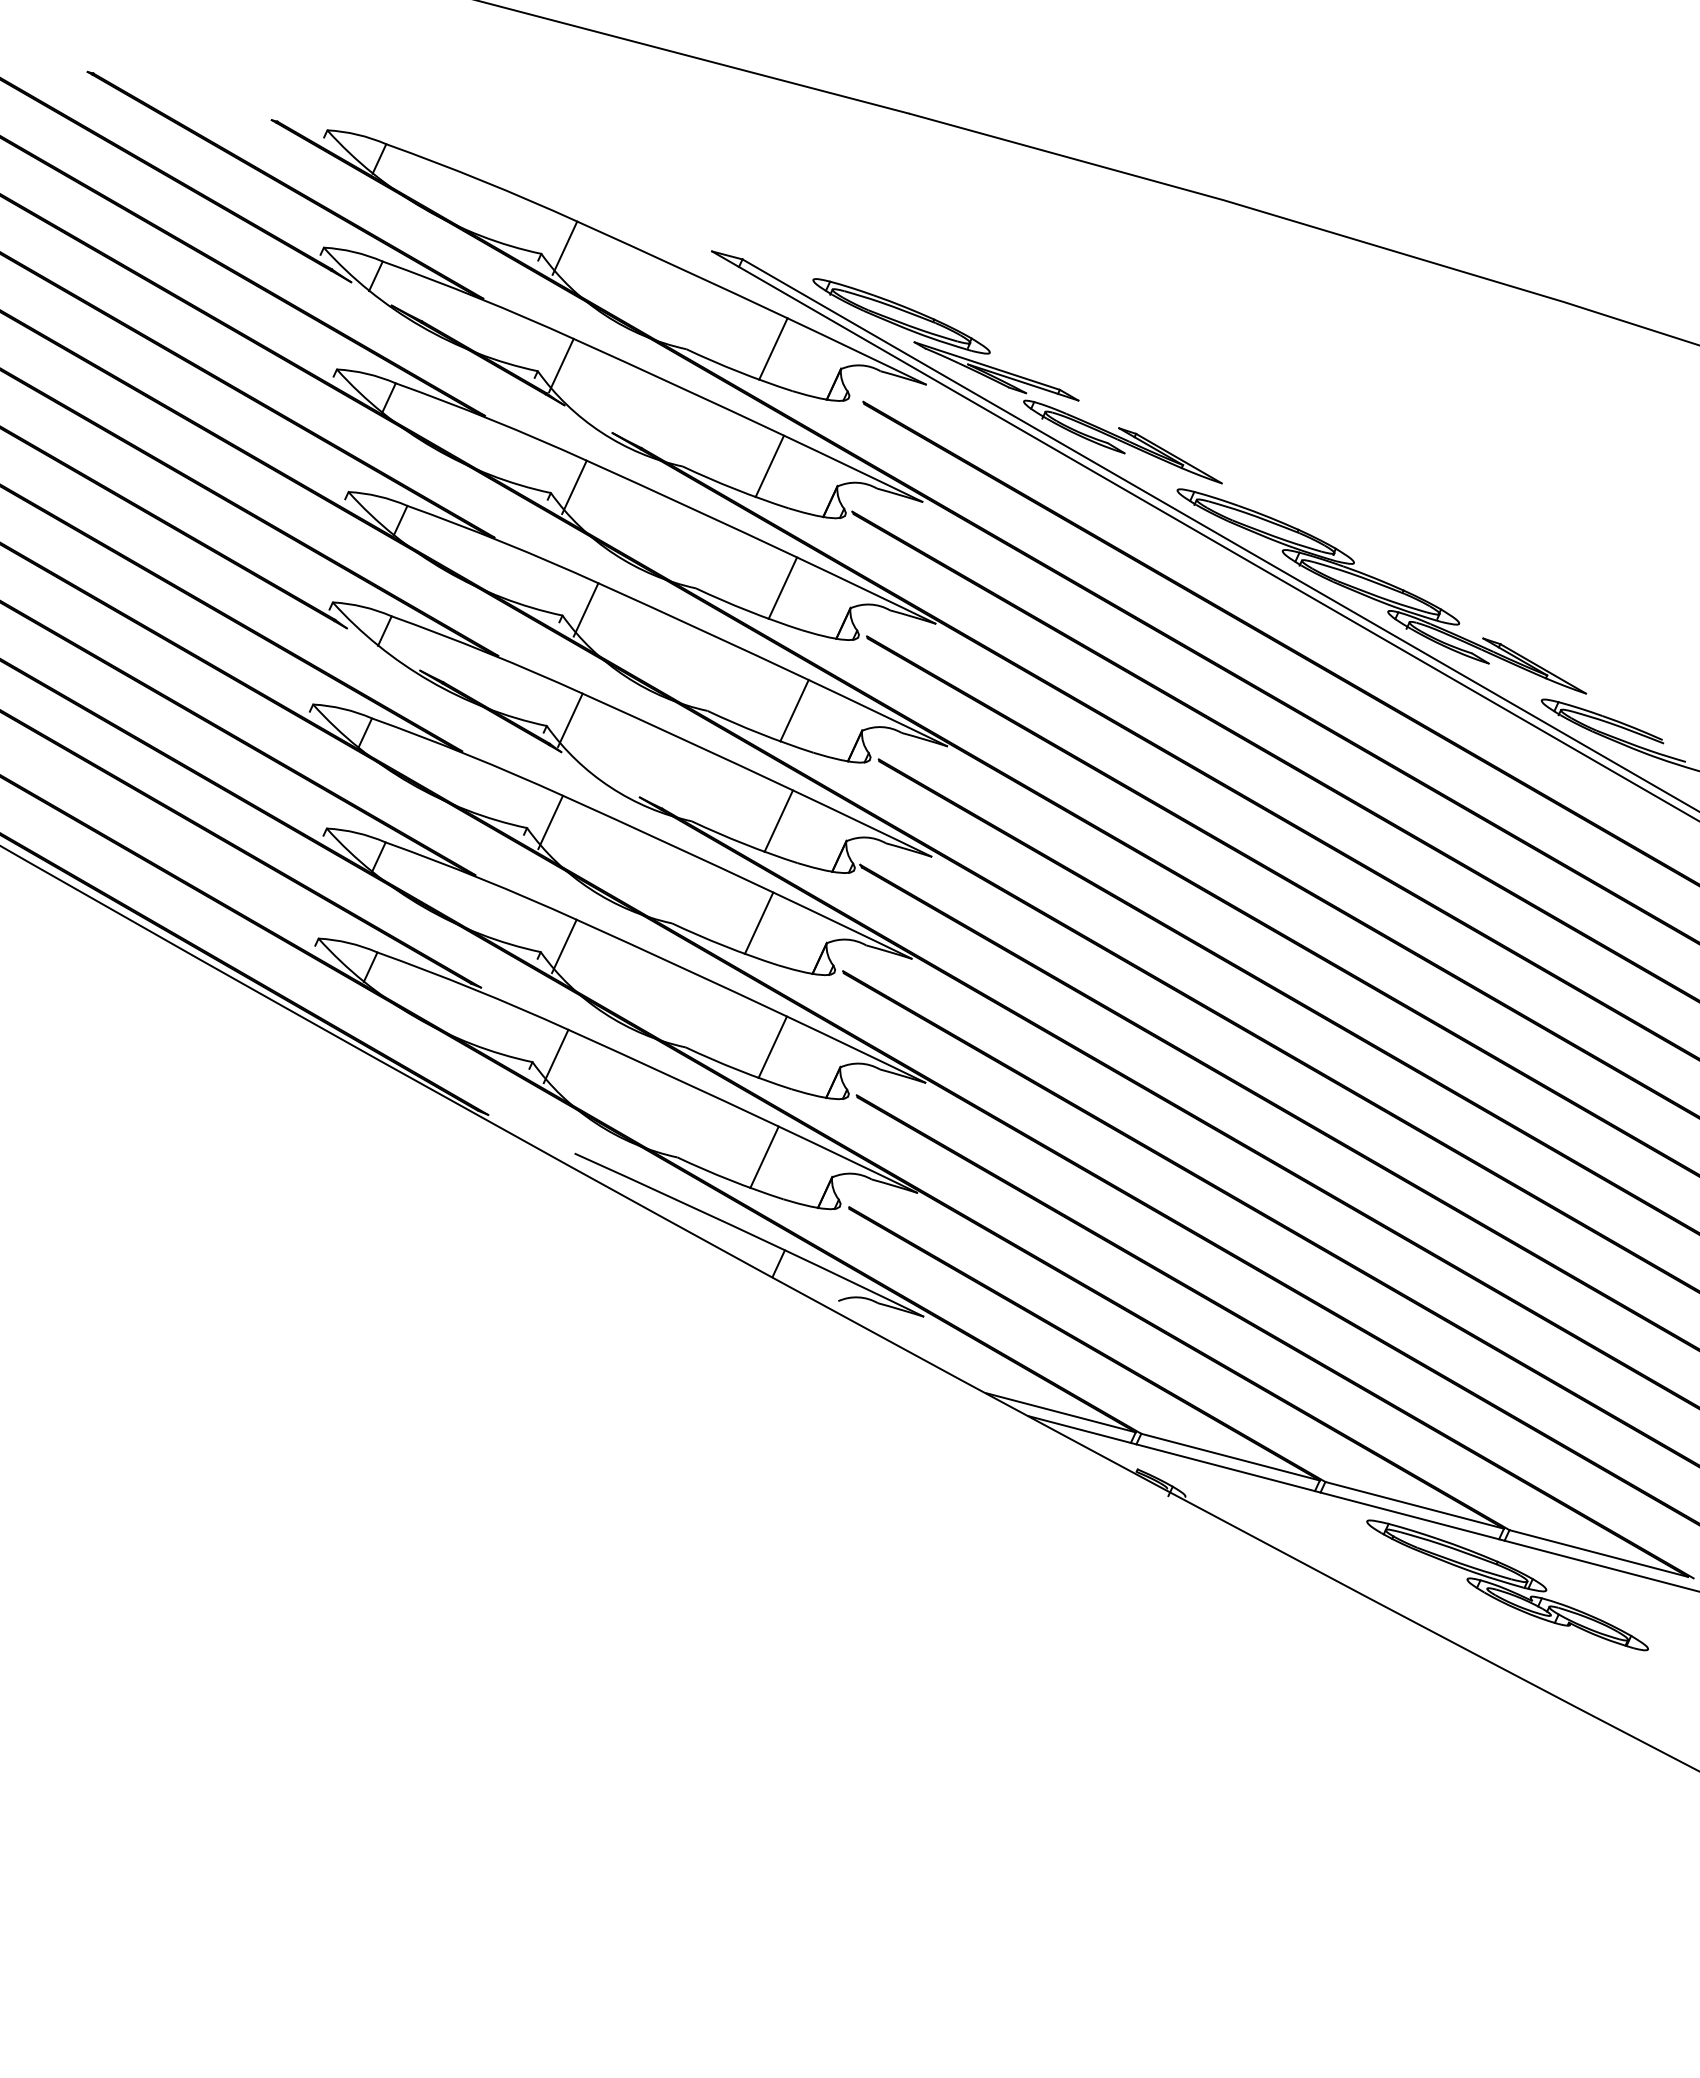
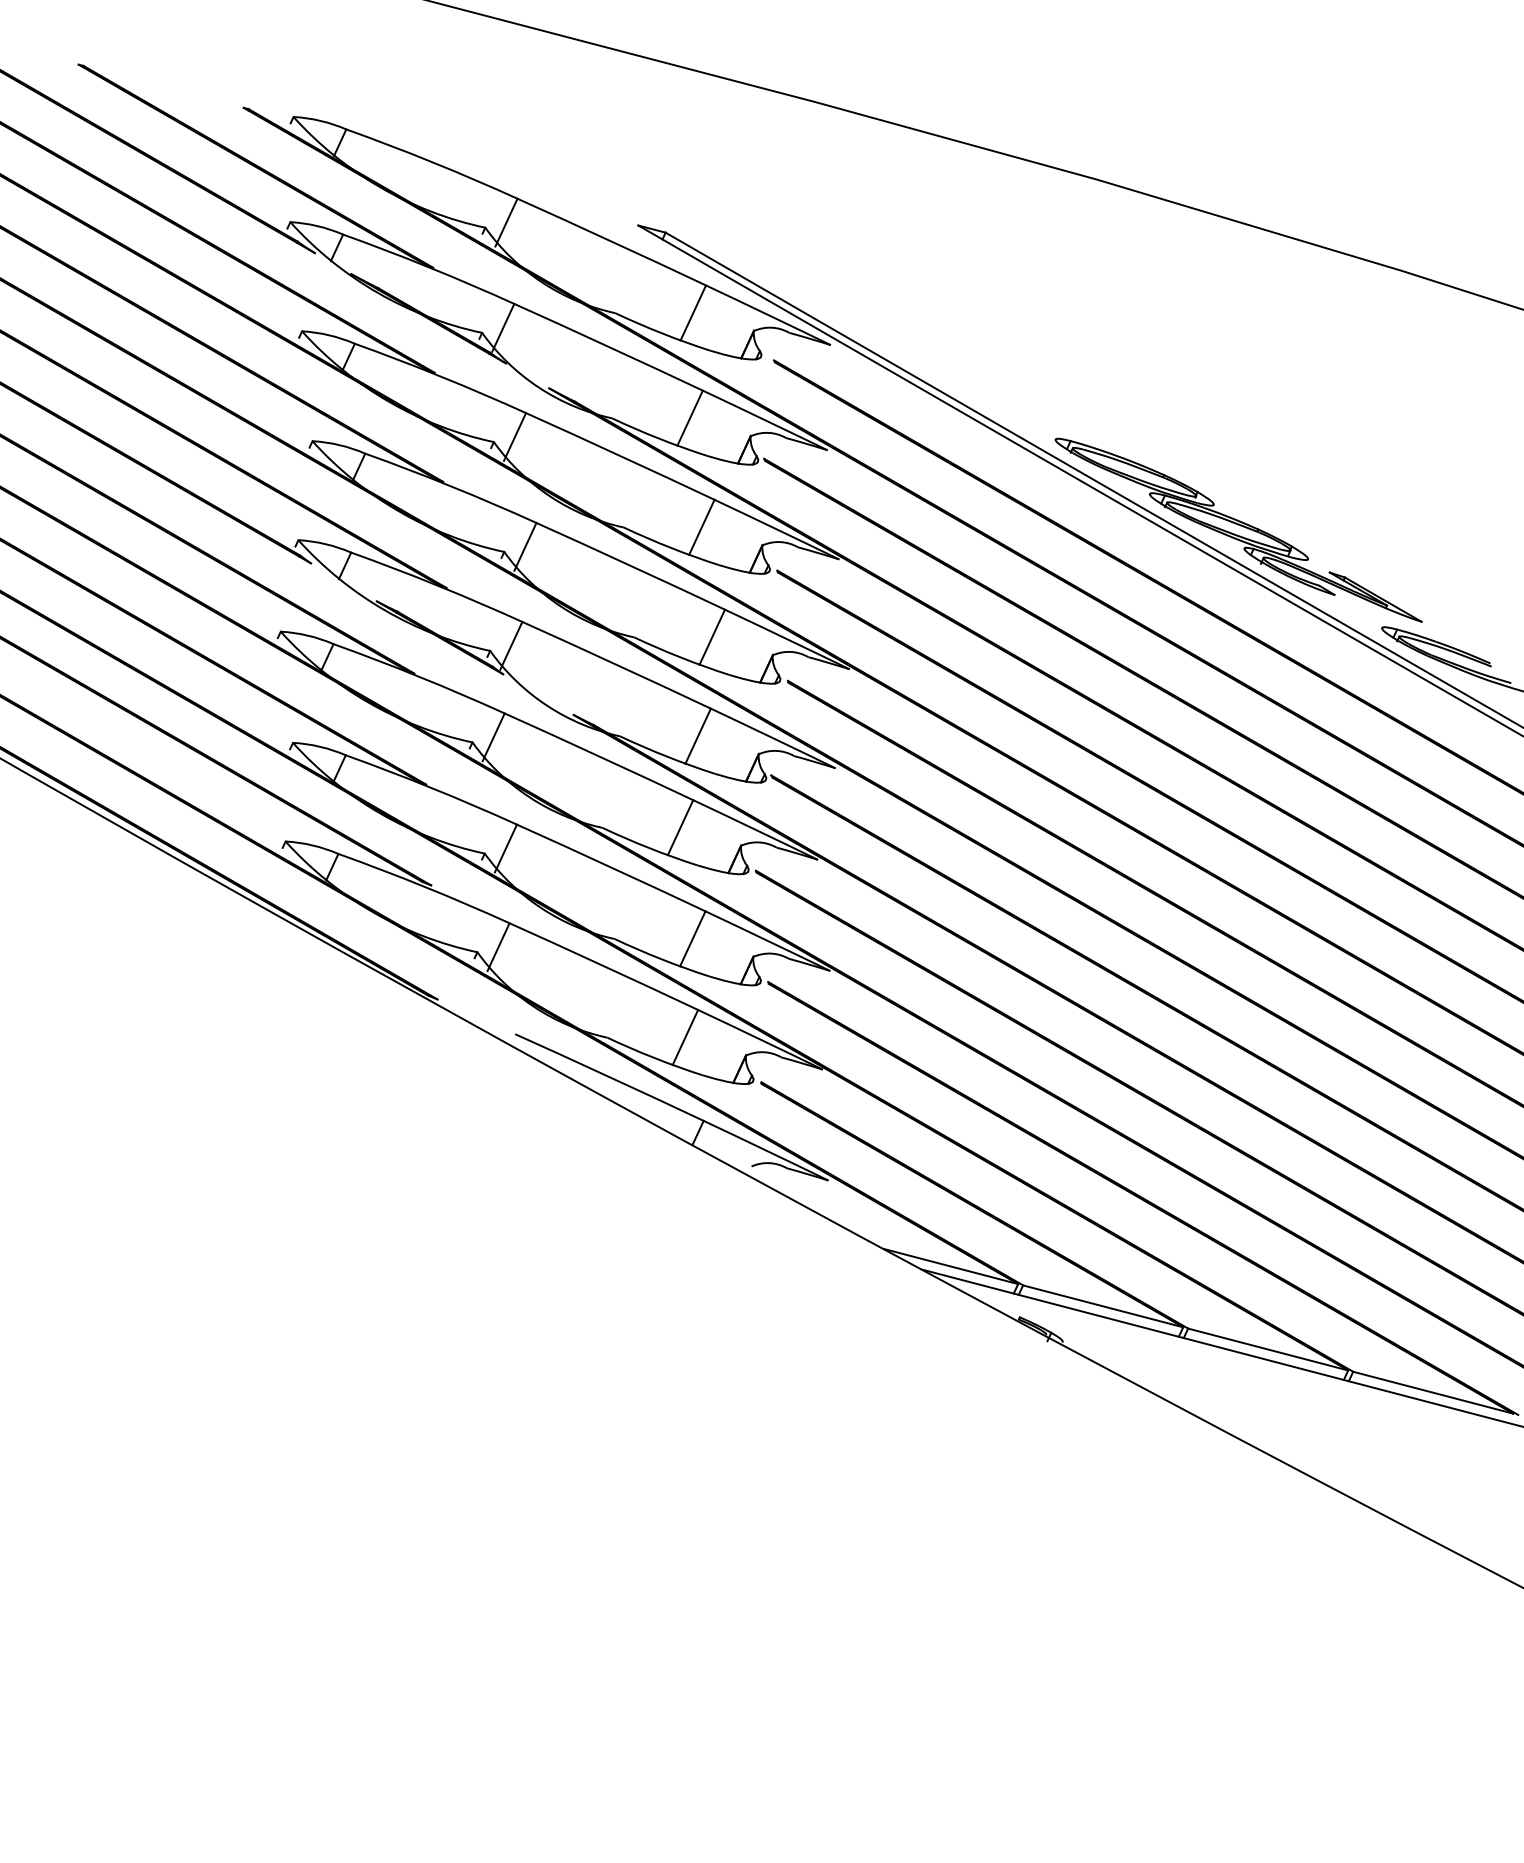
part: (1017, 381) -> (912, 342), removed
part: (1507, 1585) -> (1351, 1421), removed

